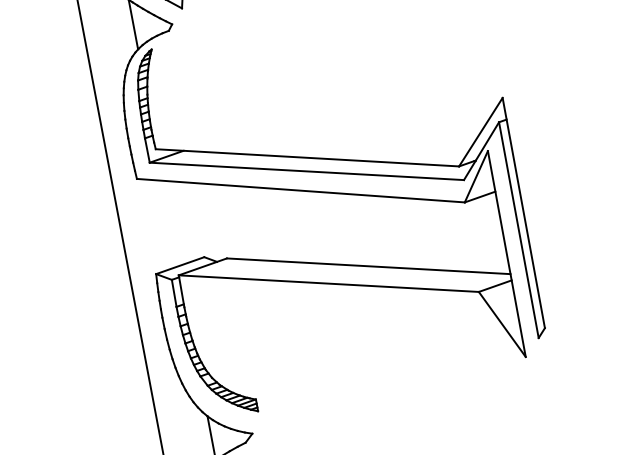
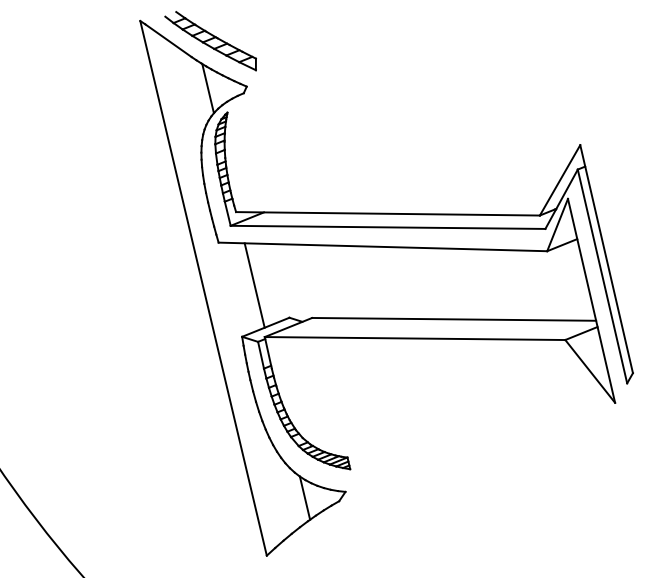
line: (170, 223) -> (254, 285), added

